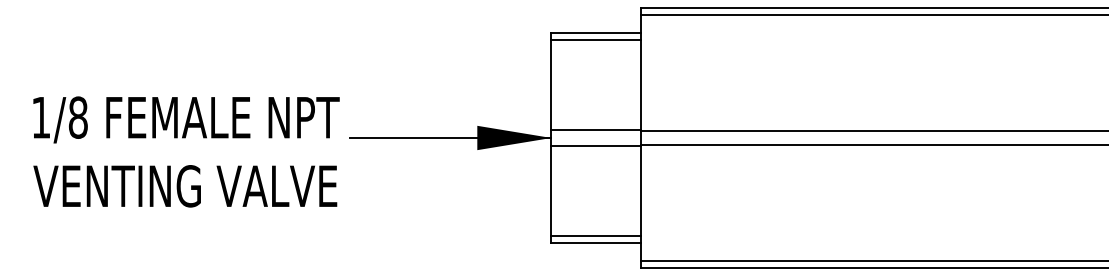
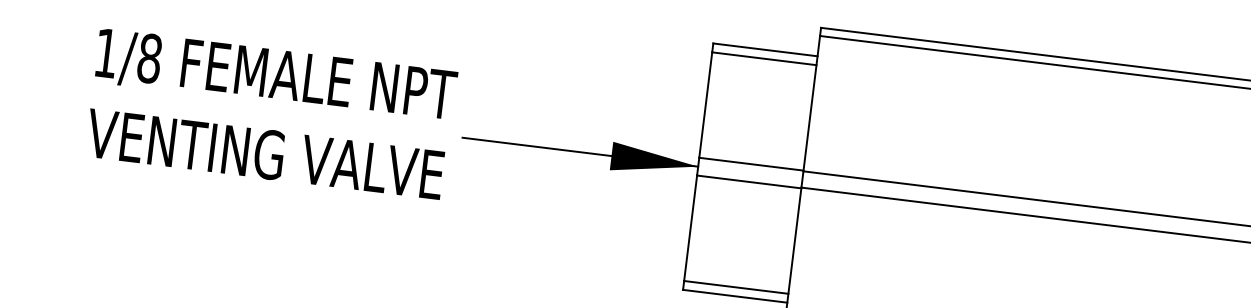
text: (186, 151) -> (271, 113), moved

